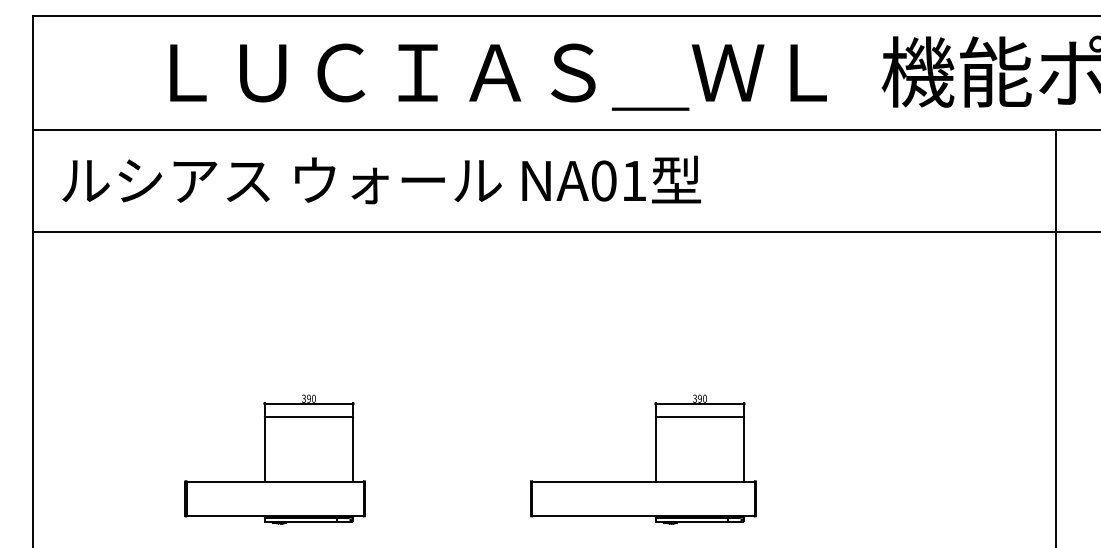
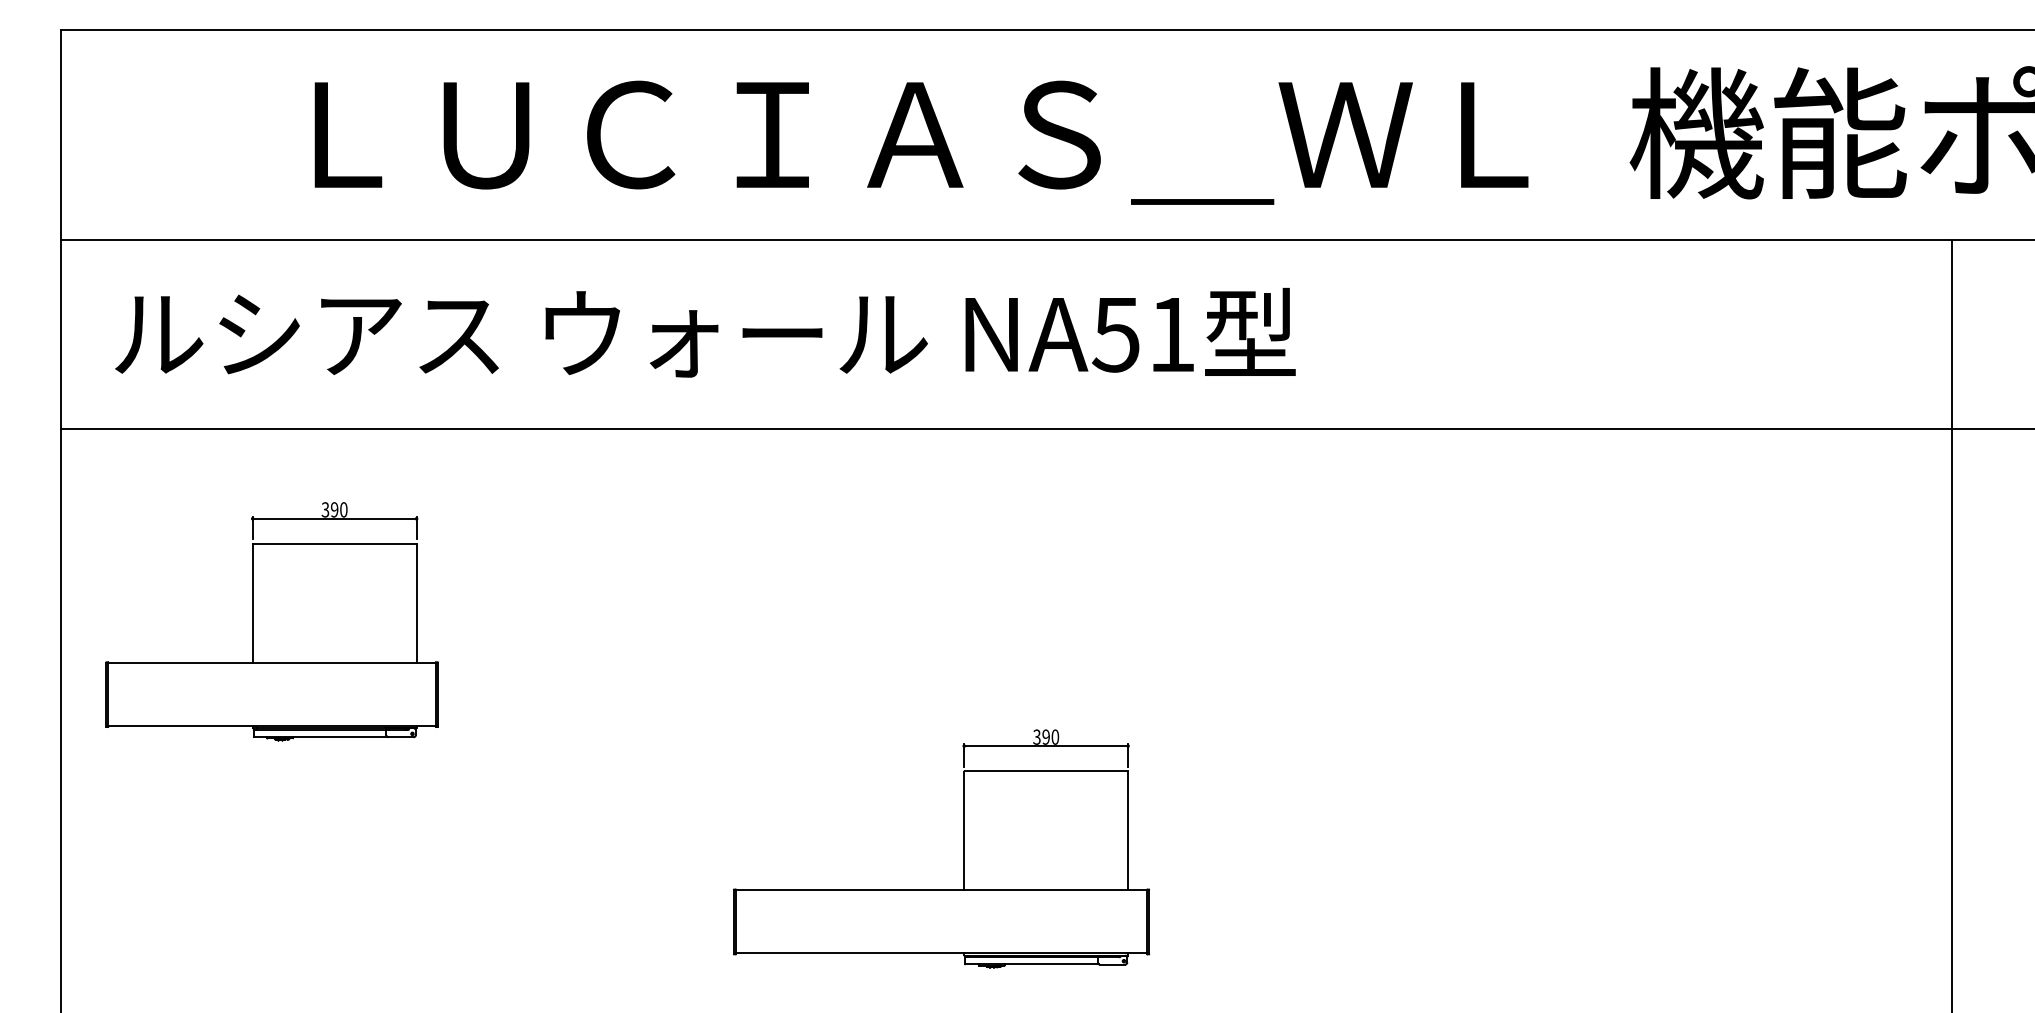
text: (603, 180) -> (1115, 333), NA01 -> NA51
part: (274, 459) -> (270, 622), moved
part: (655, 459) -> (963, 849), moved

